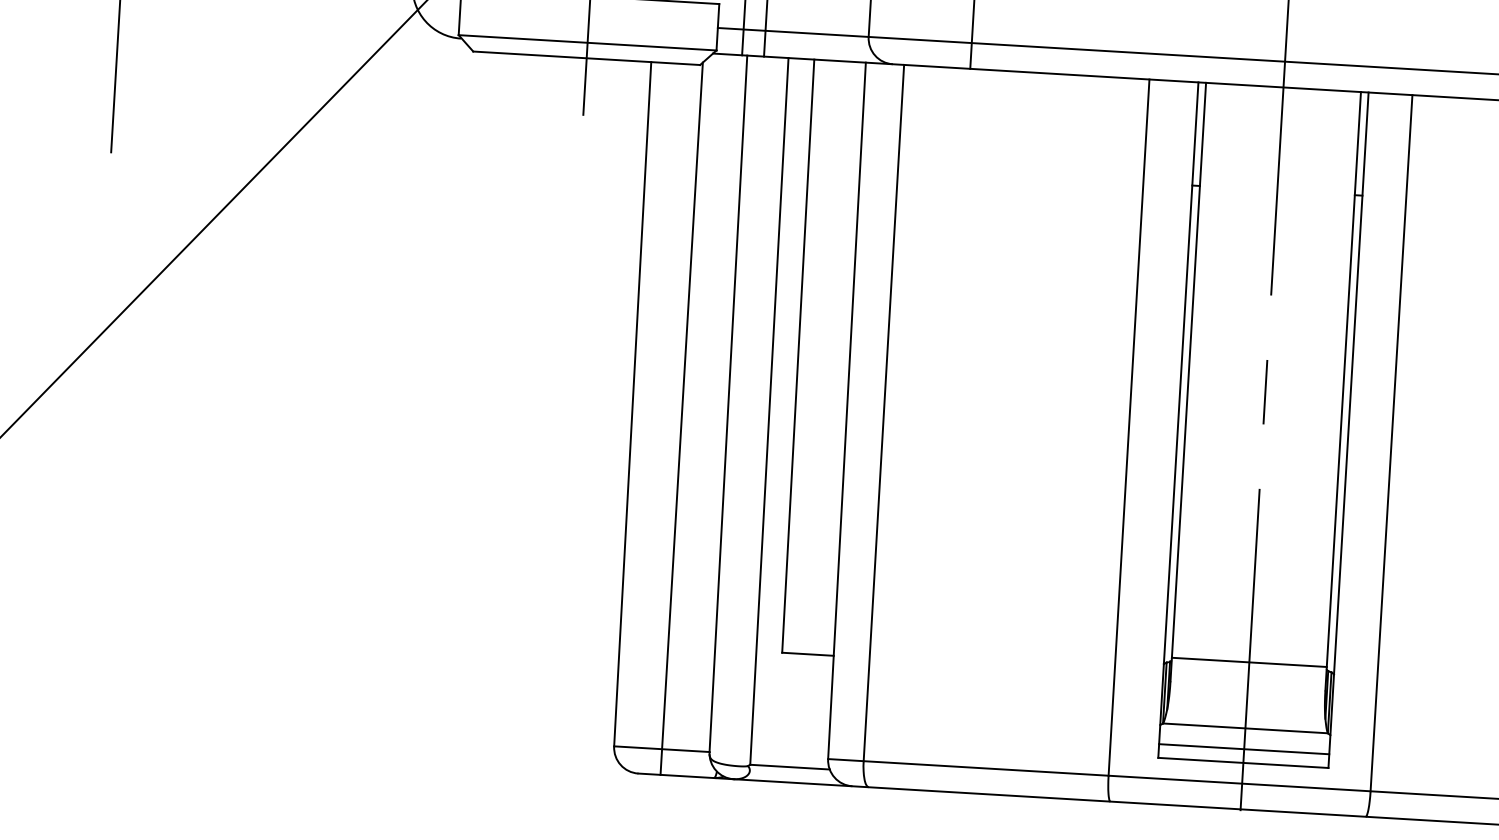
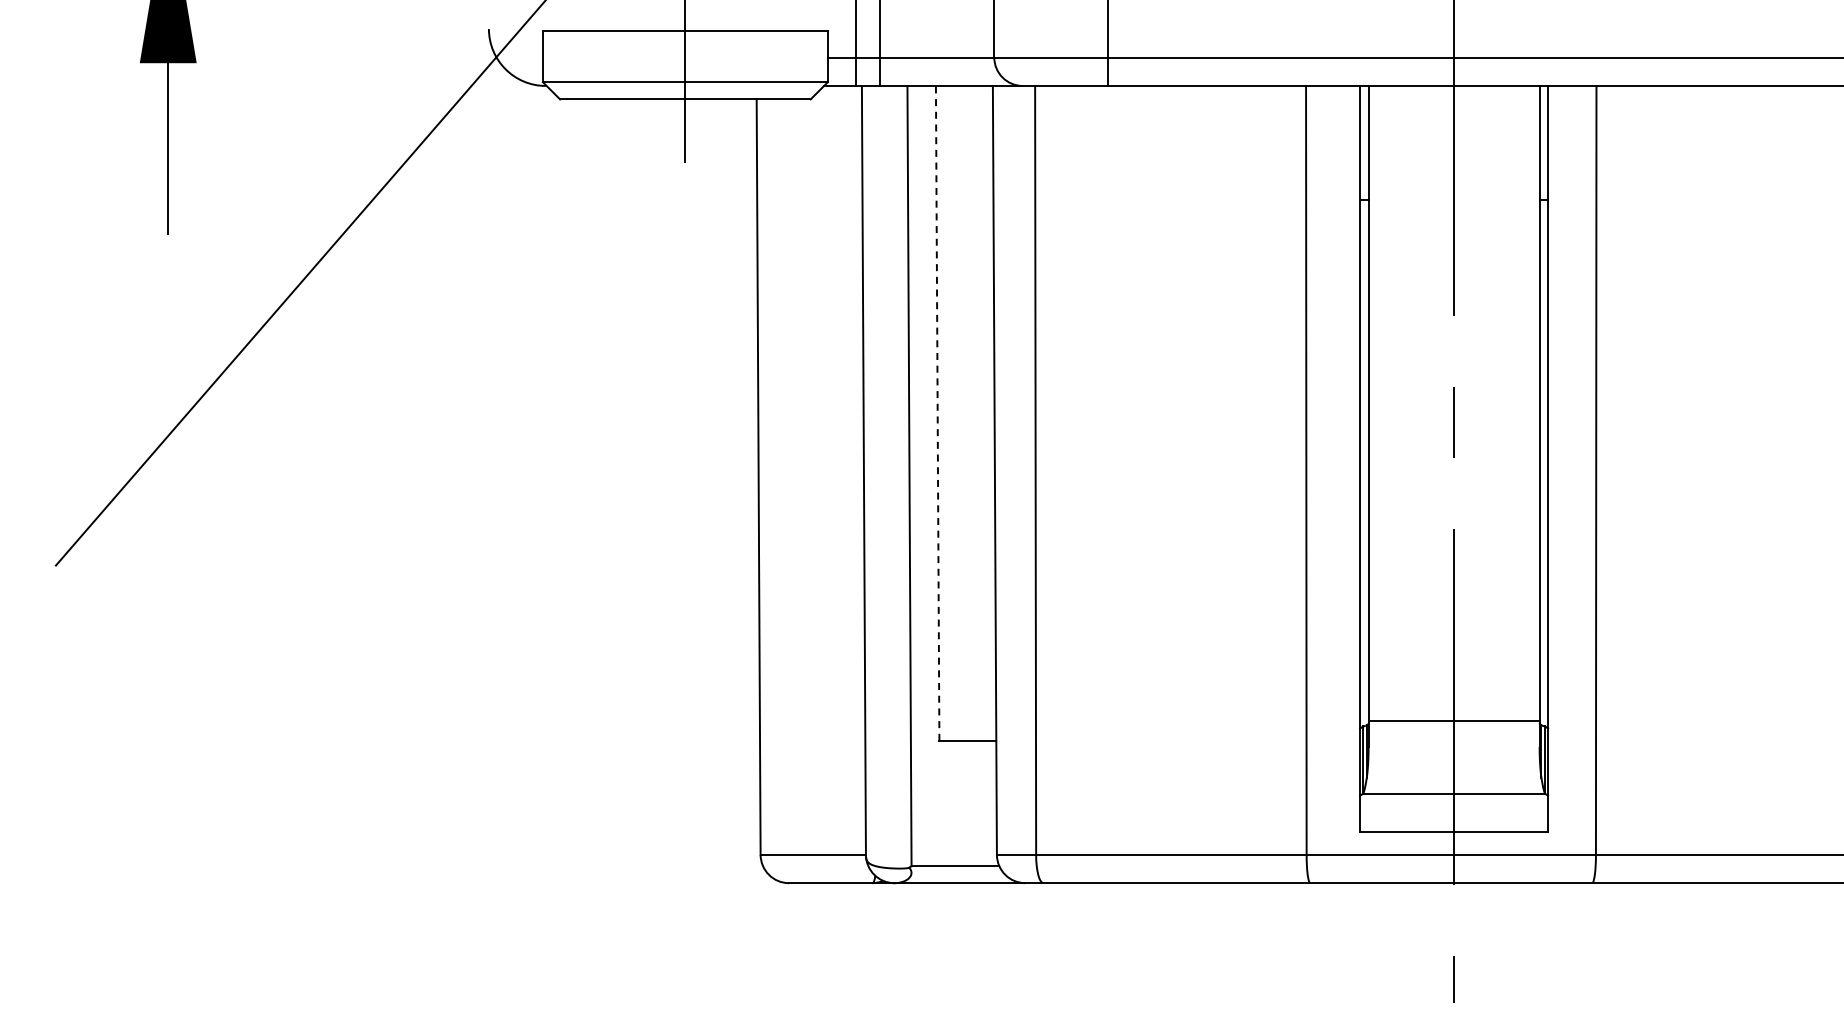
line: (798, 355) -> (937, 412), solid -> dashed
line: (681, 418) -> (813, 489), removed
line: (1244, 748) -> (1454, 816), removed

